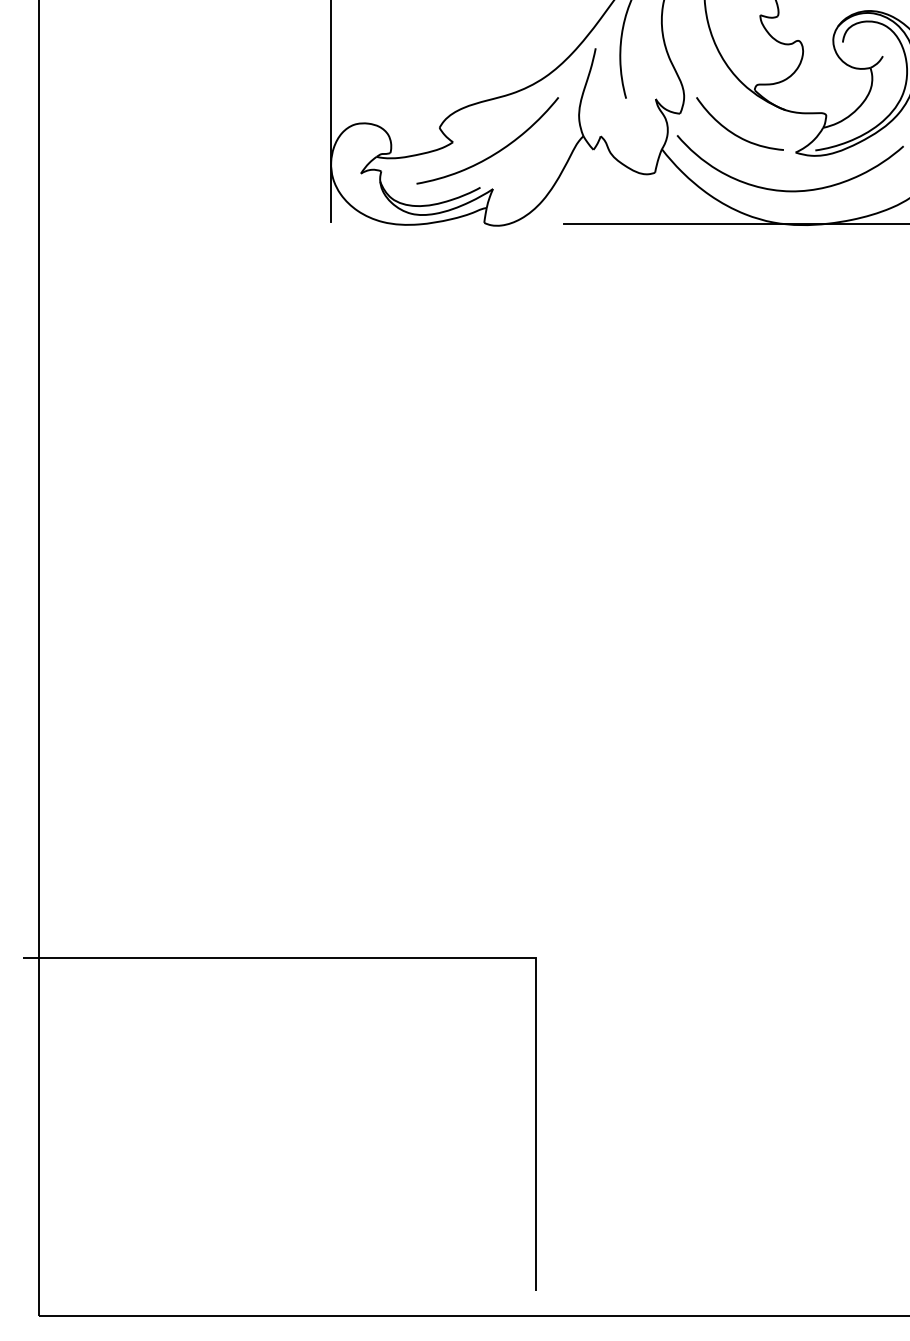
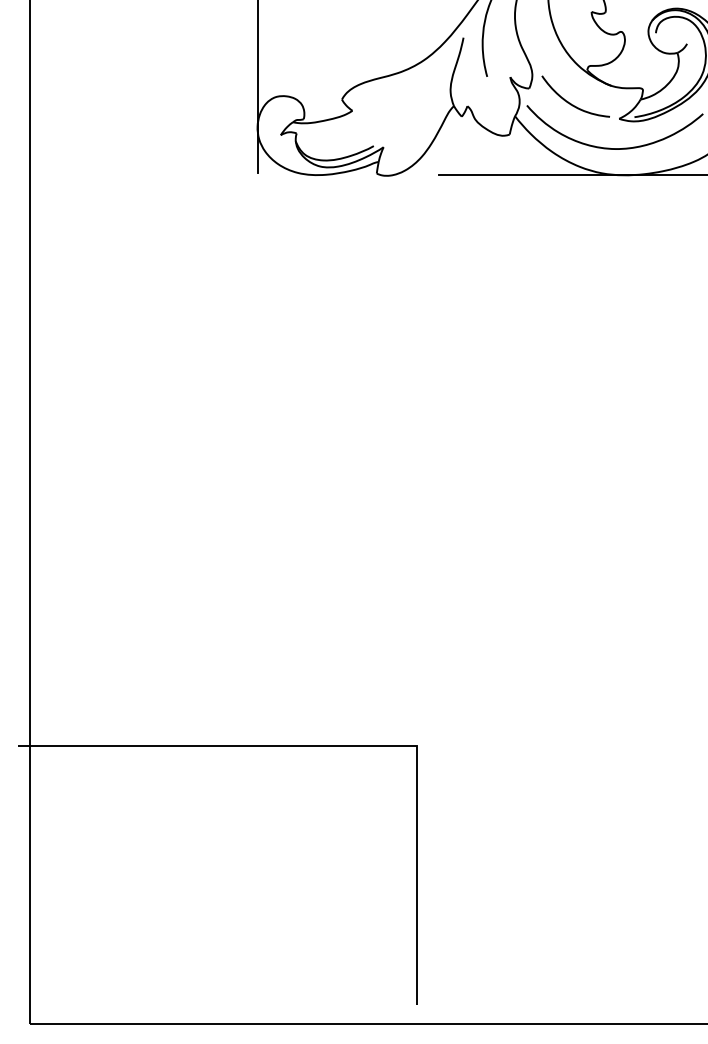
curve: (492, 153) -> (383, 119), removed

